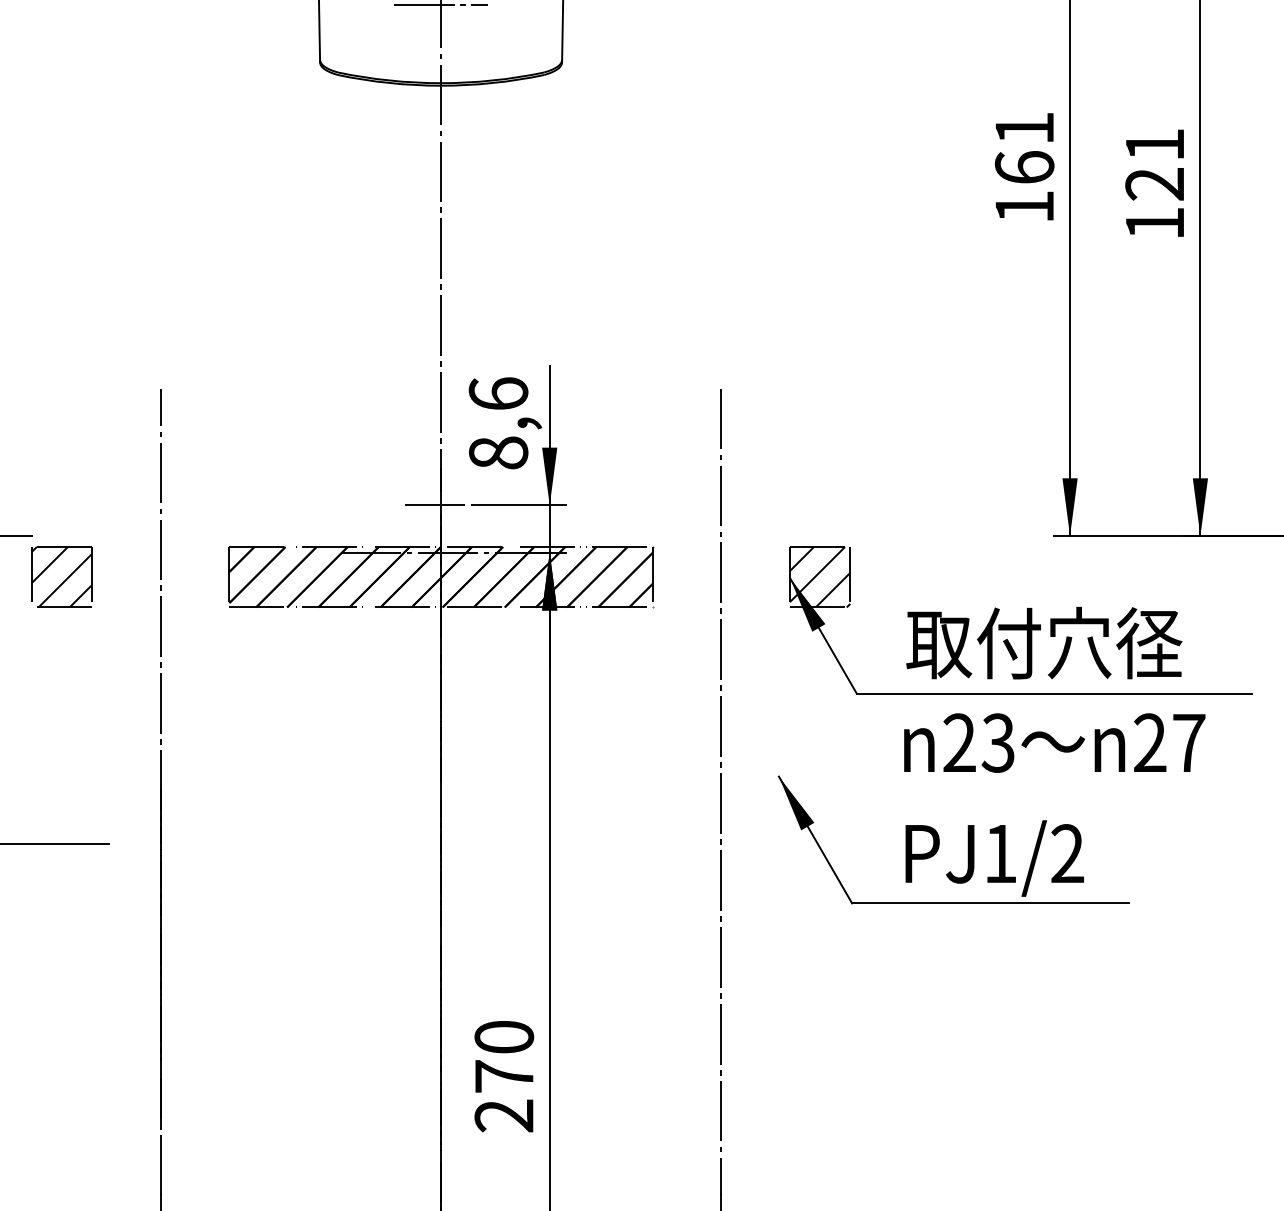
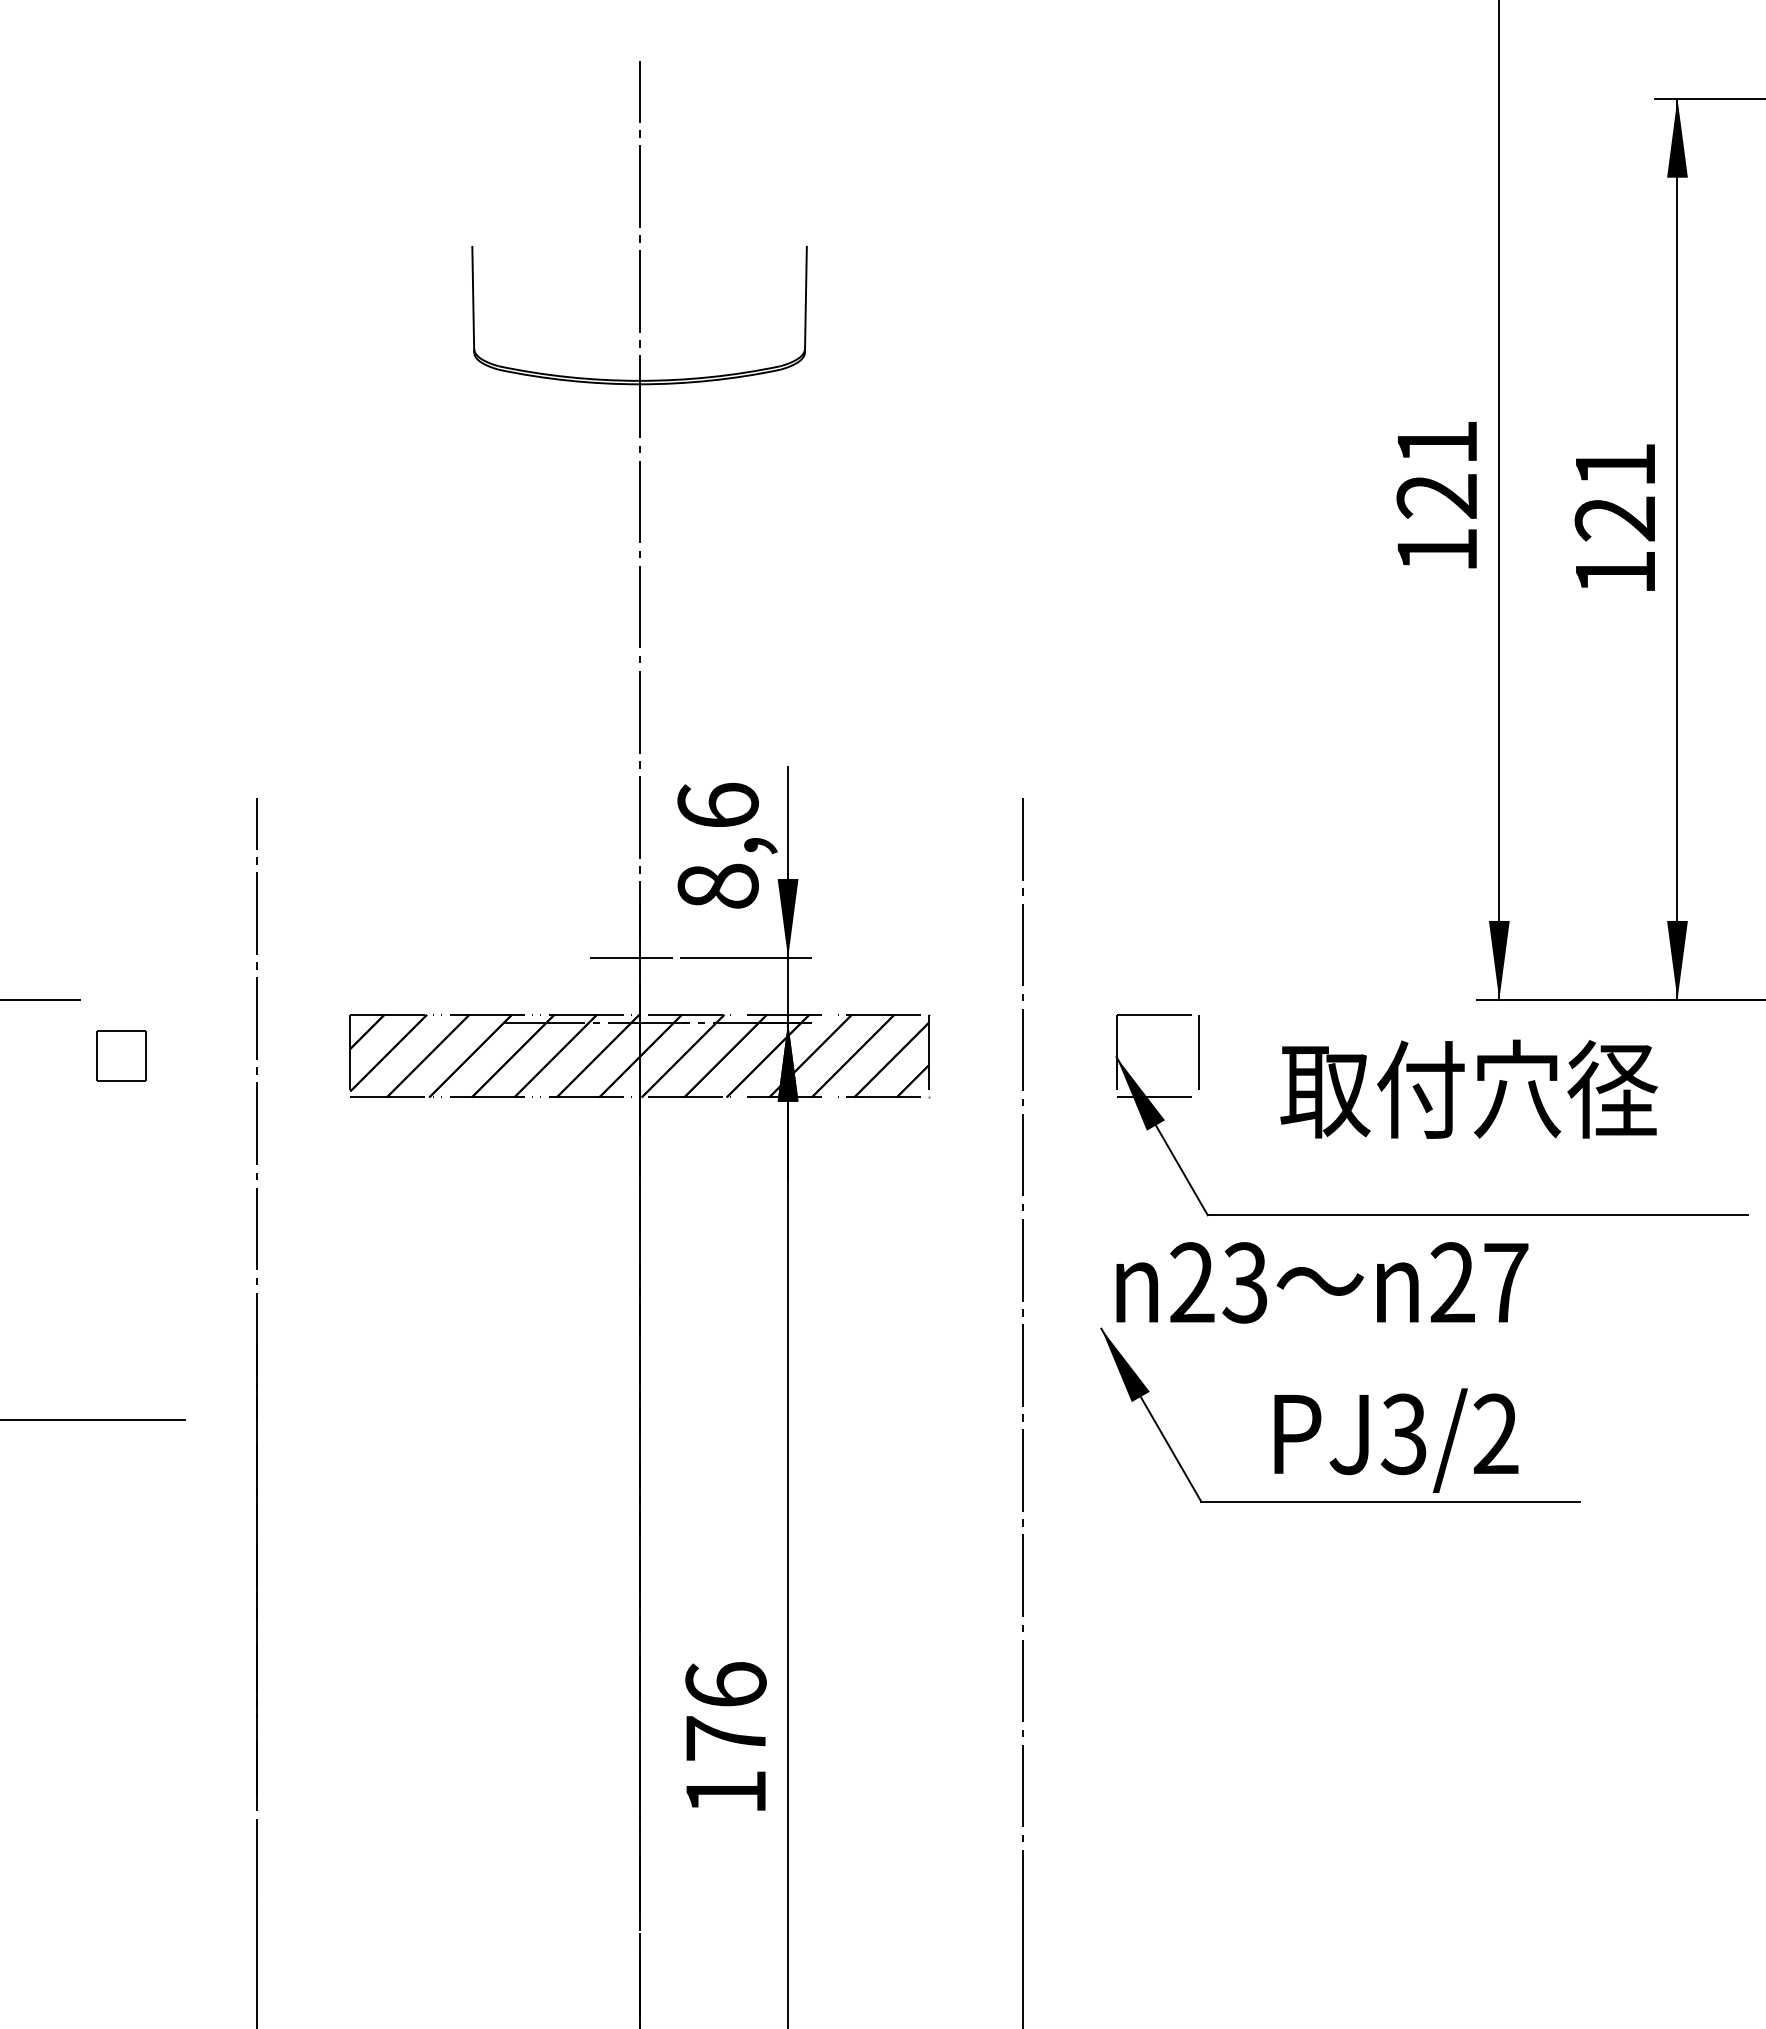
line: (441, 5) -> (639, 274), removed
text: (1024, 167) -> (1437, 495), 161 -> 121
part: (62, 576) -> (121, 1055), size x0.6
hatch: (819, 576) -> (1157, 1055), removed
text: (1044, 642) -> (1469, 1088), moved
text: (1054, 742) -> (1322, 1282), moved
text: (999, 854) -> (1403, 1434), PJ1/2 -> PJ3/2
text: (503, 1076) -> (725, 1738), 270 -> 176

